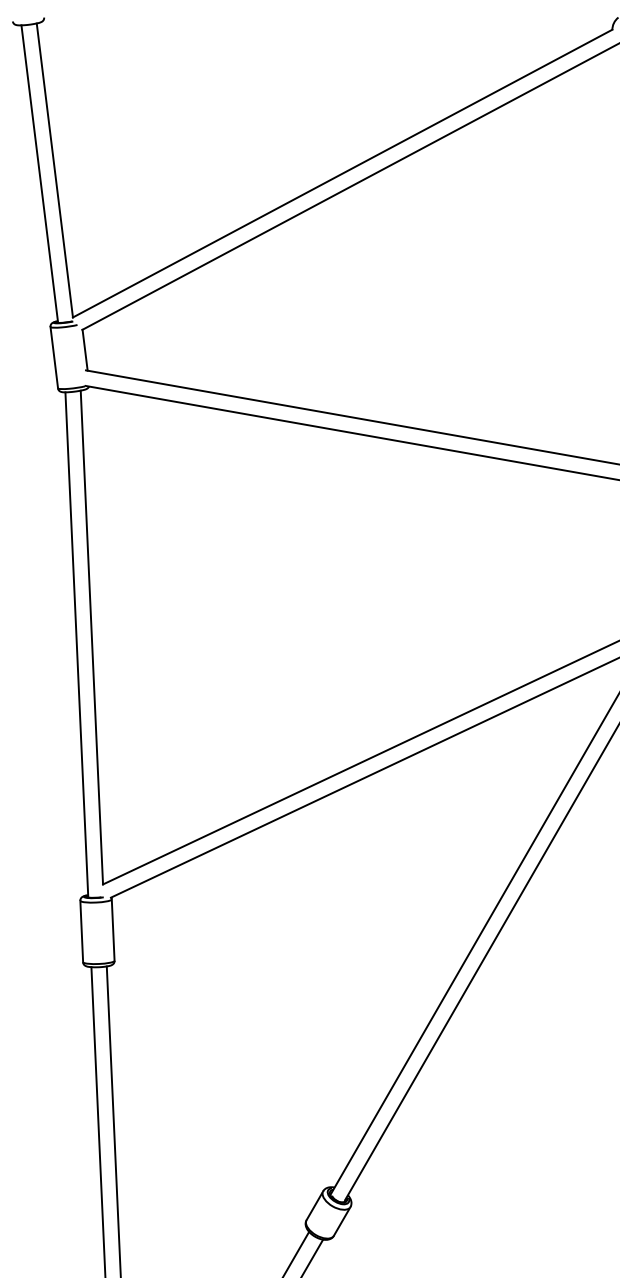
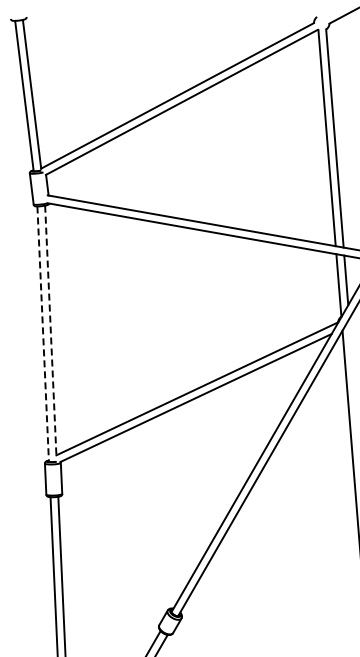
line: (91, 637) -> (50, 330), solid -> dashed
line: (77, 645) -> (43, 334), solid -> dashed

